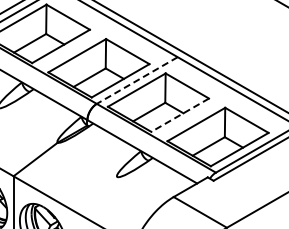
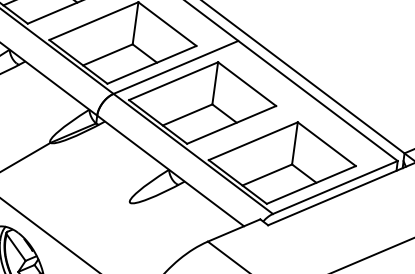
line: (137, 80) -> (176, 67), dashed -> solid
line: (179, 115) -> (230, 125), dashed -> solid

